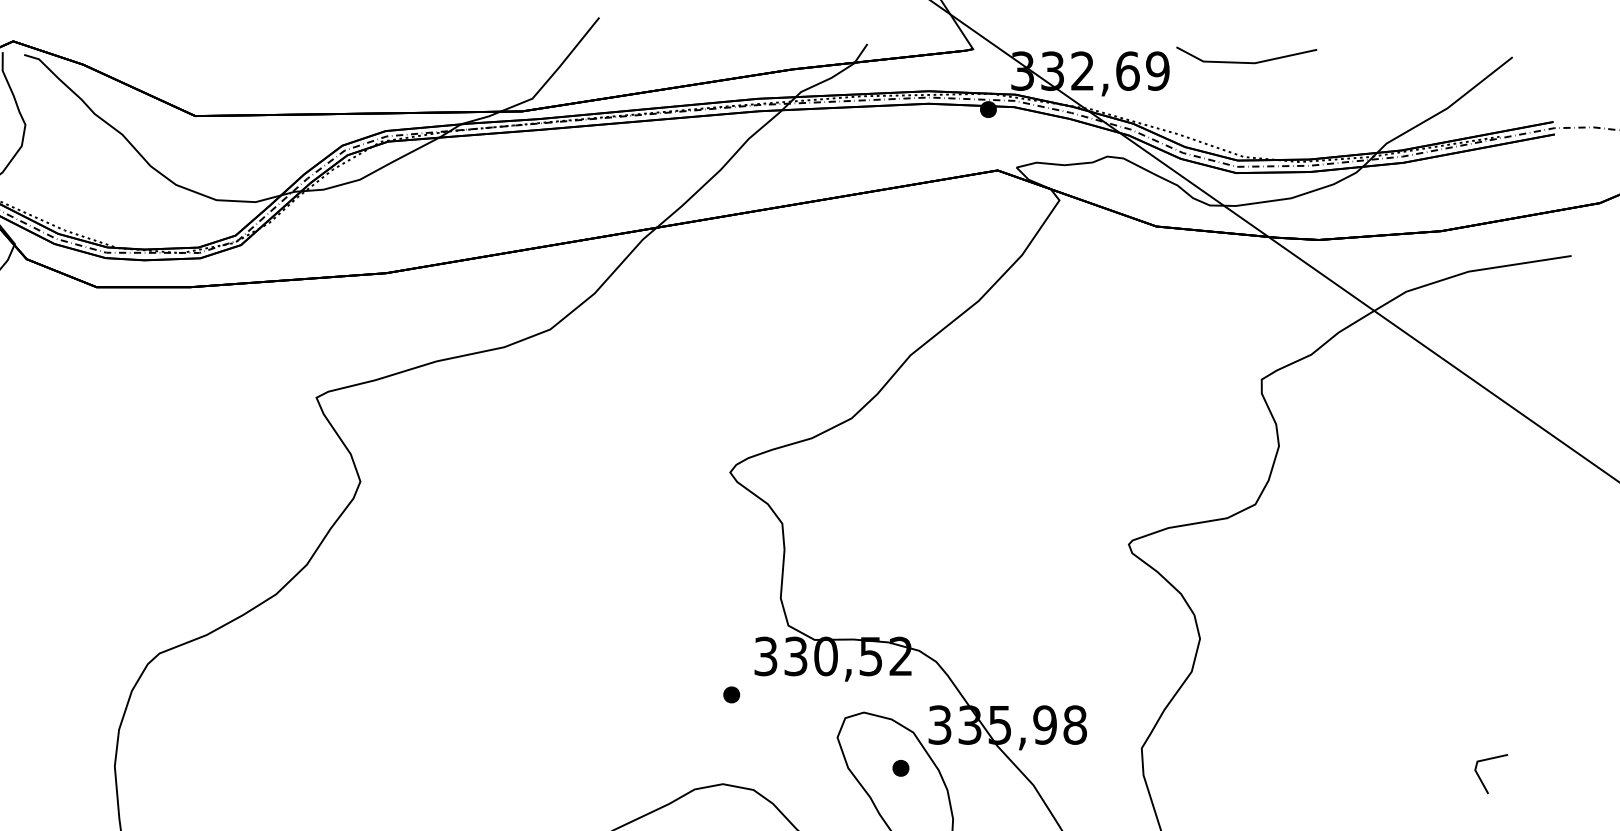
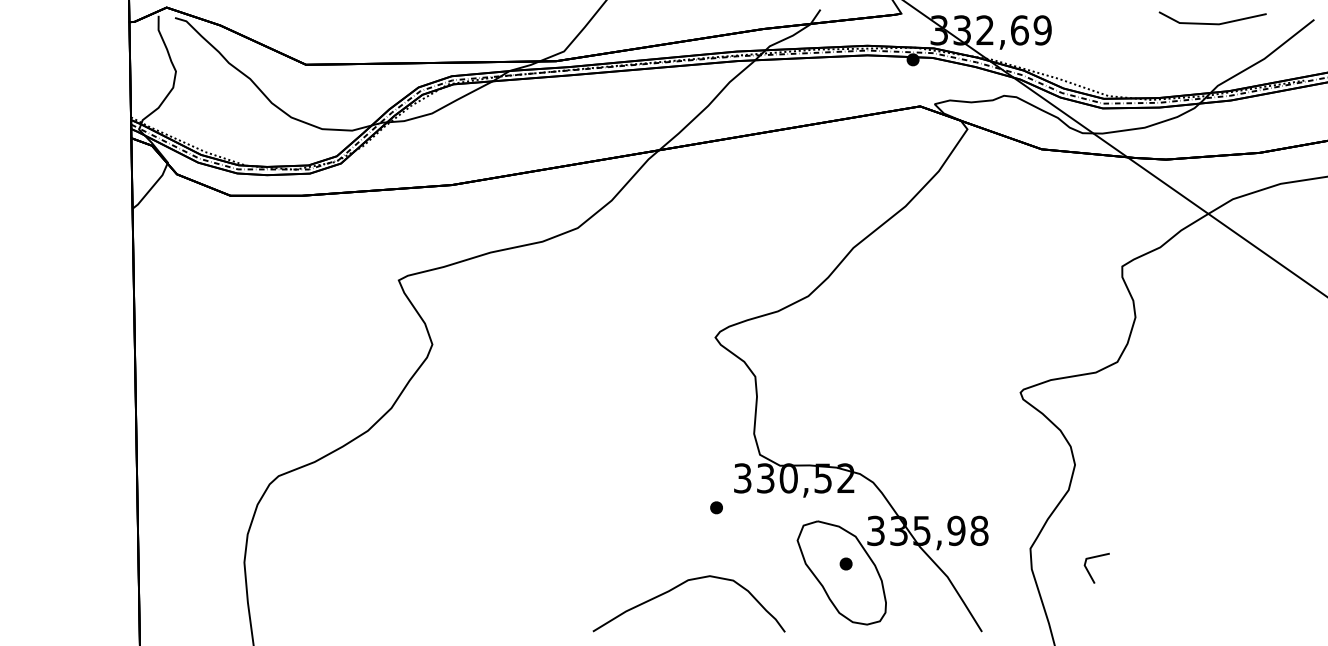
line: (1246, 62) -> (1212, 23), moved
line: (1481, 778) -> (1089, 571), moved

